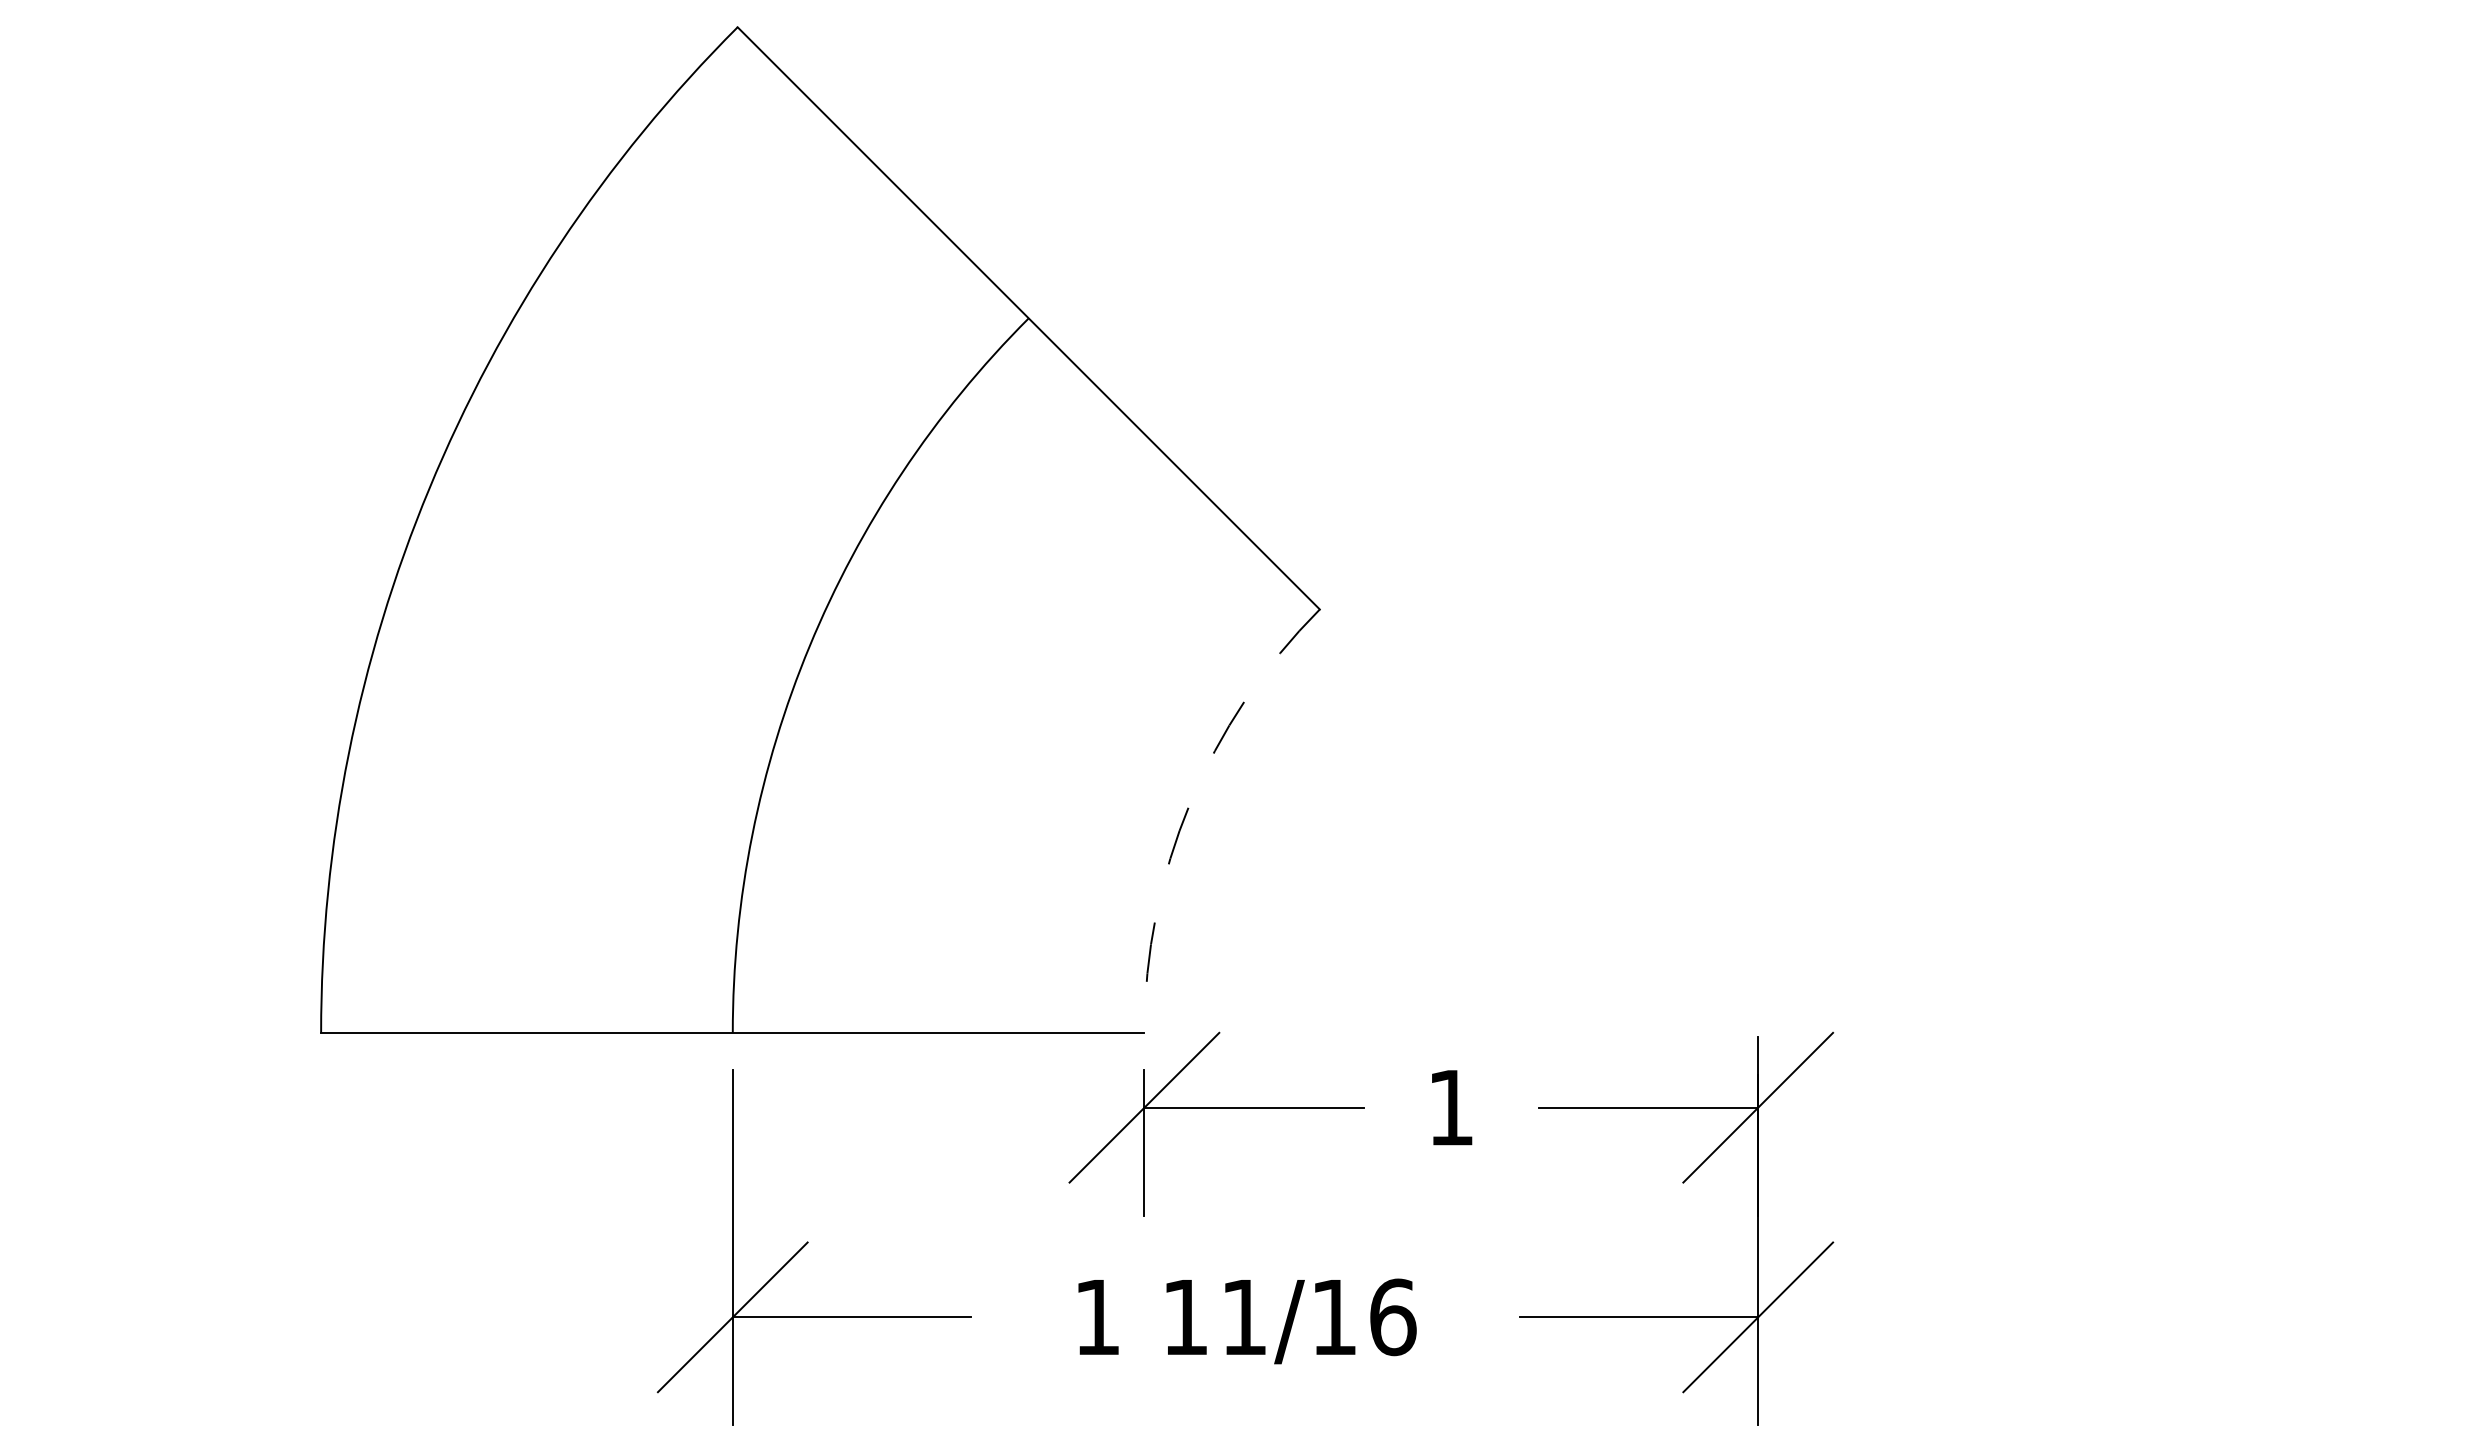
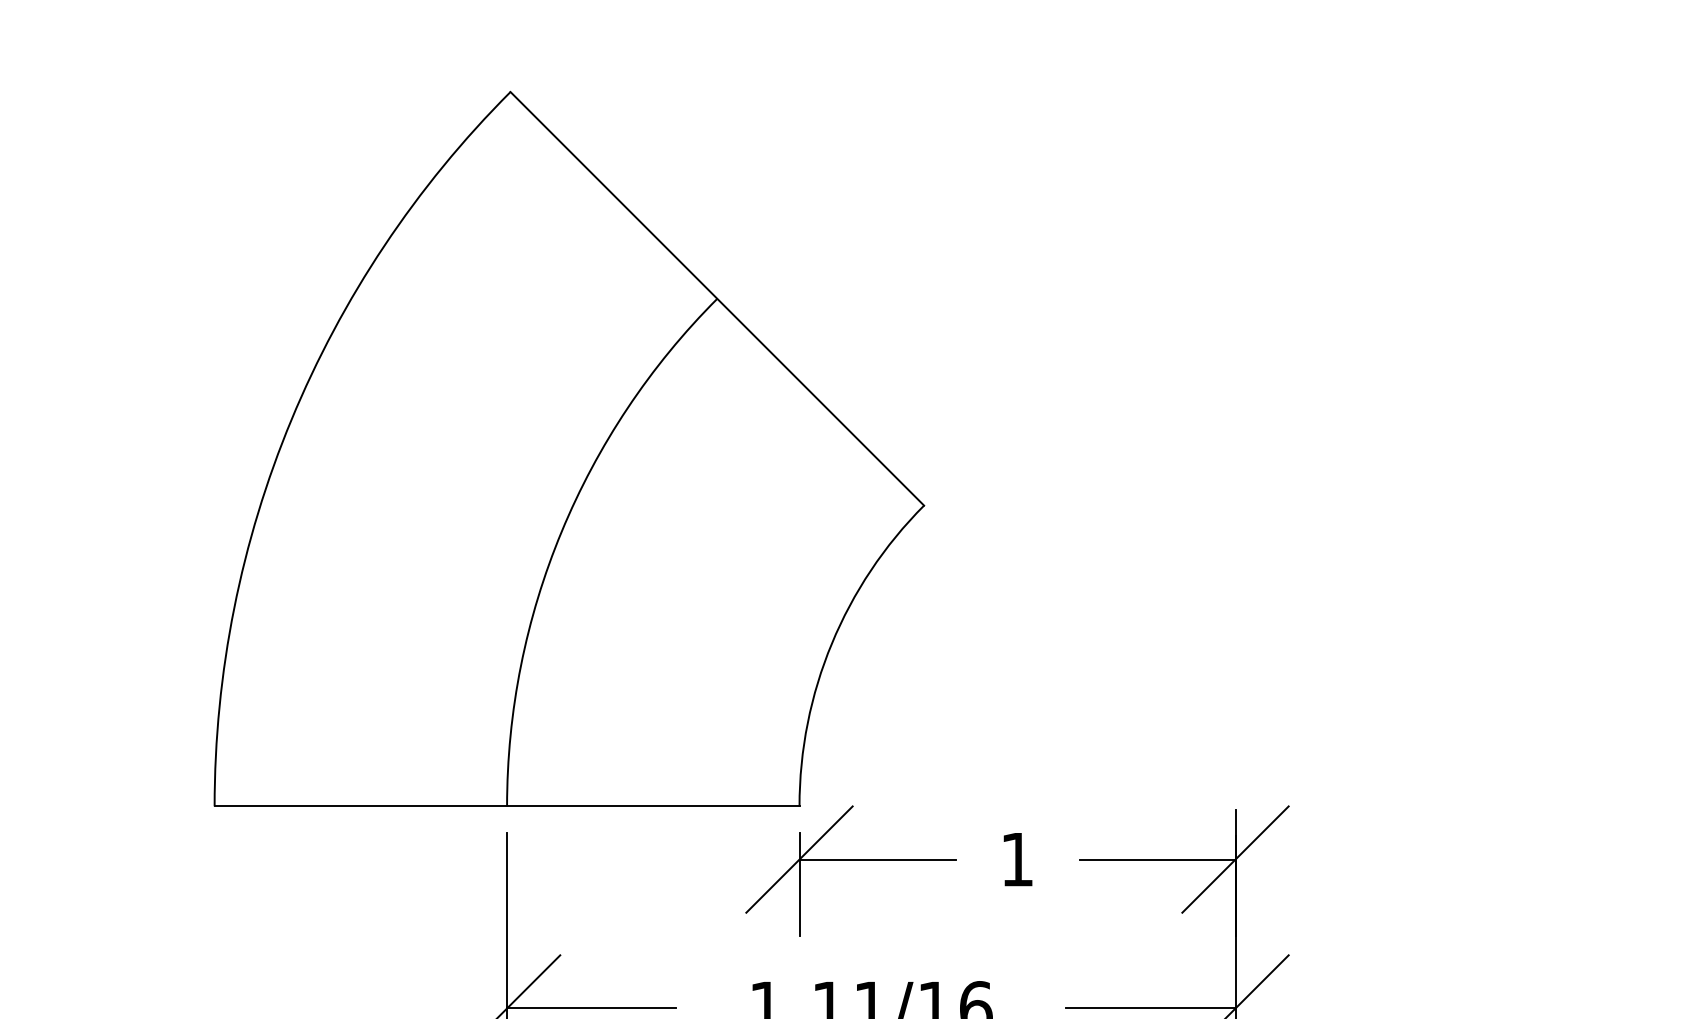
arc: (1190, 803) -> (832, 643), dashed -> solid

